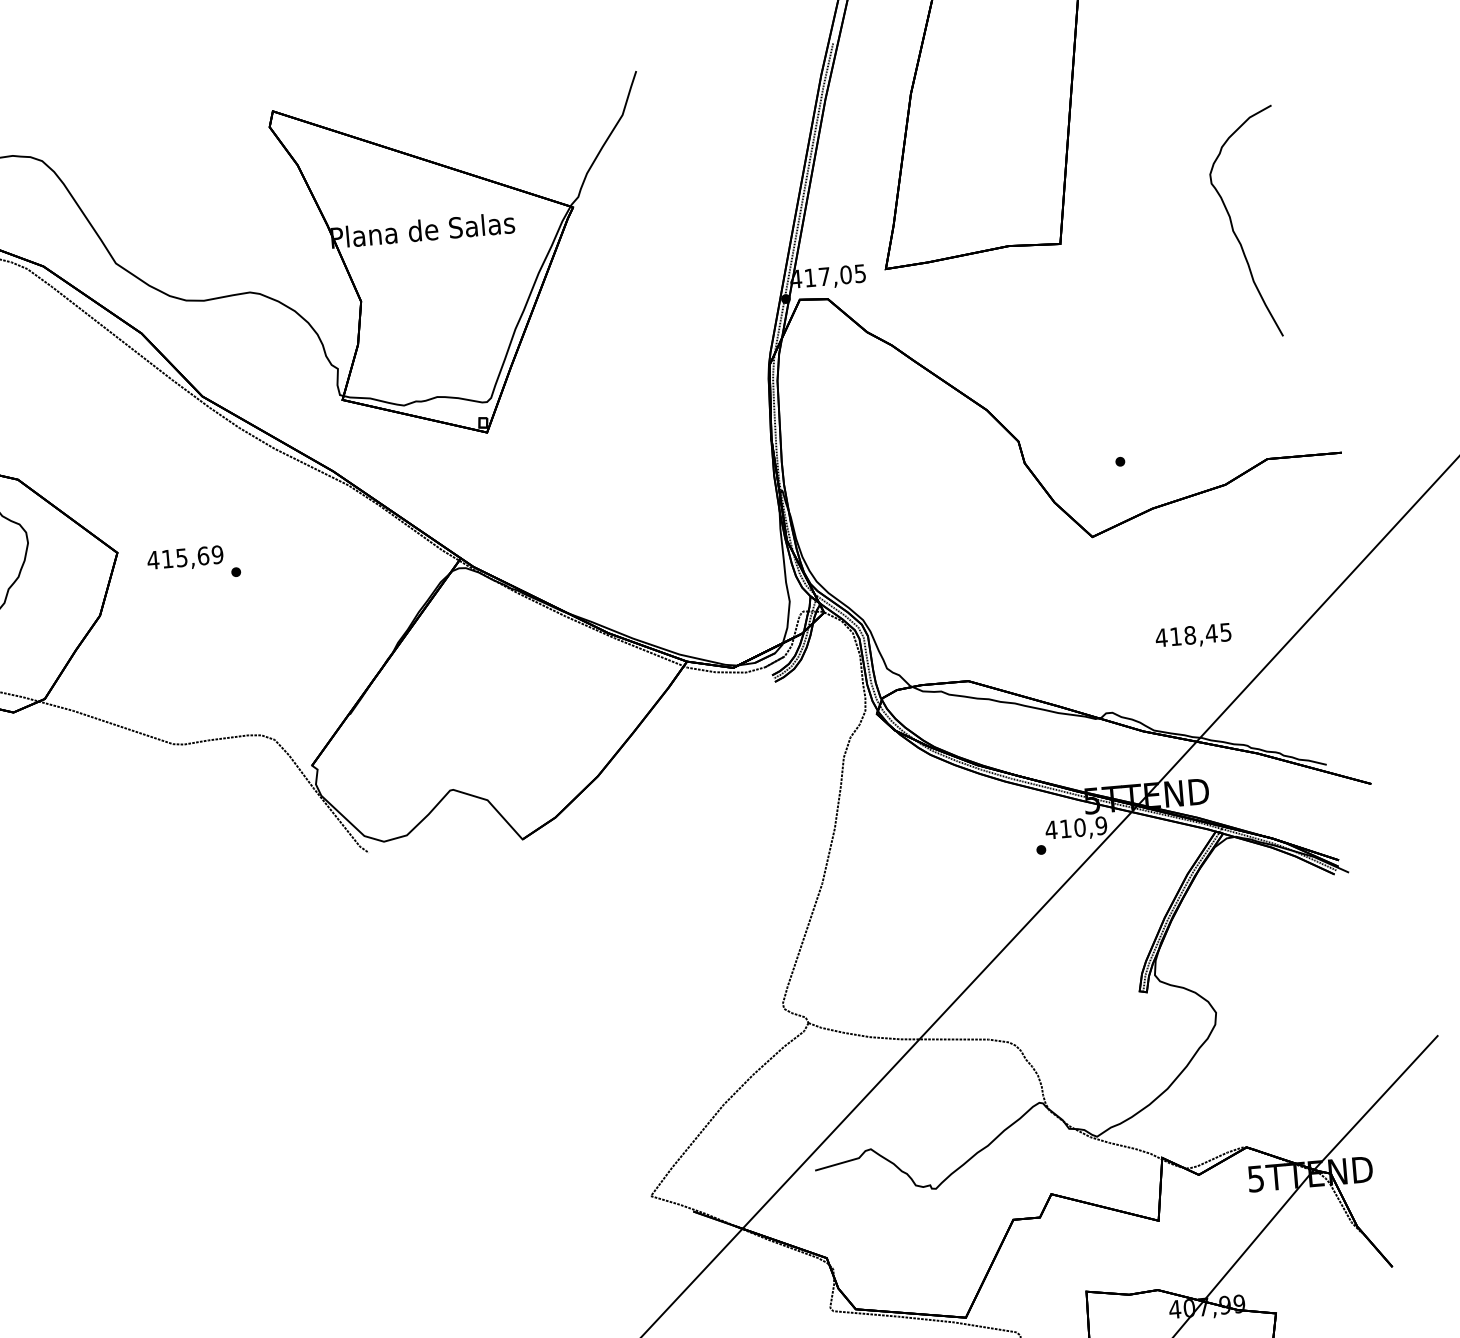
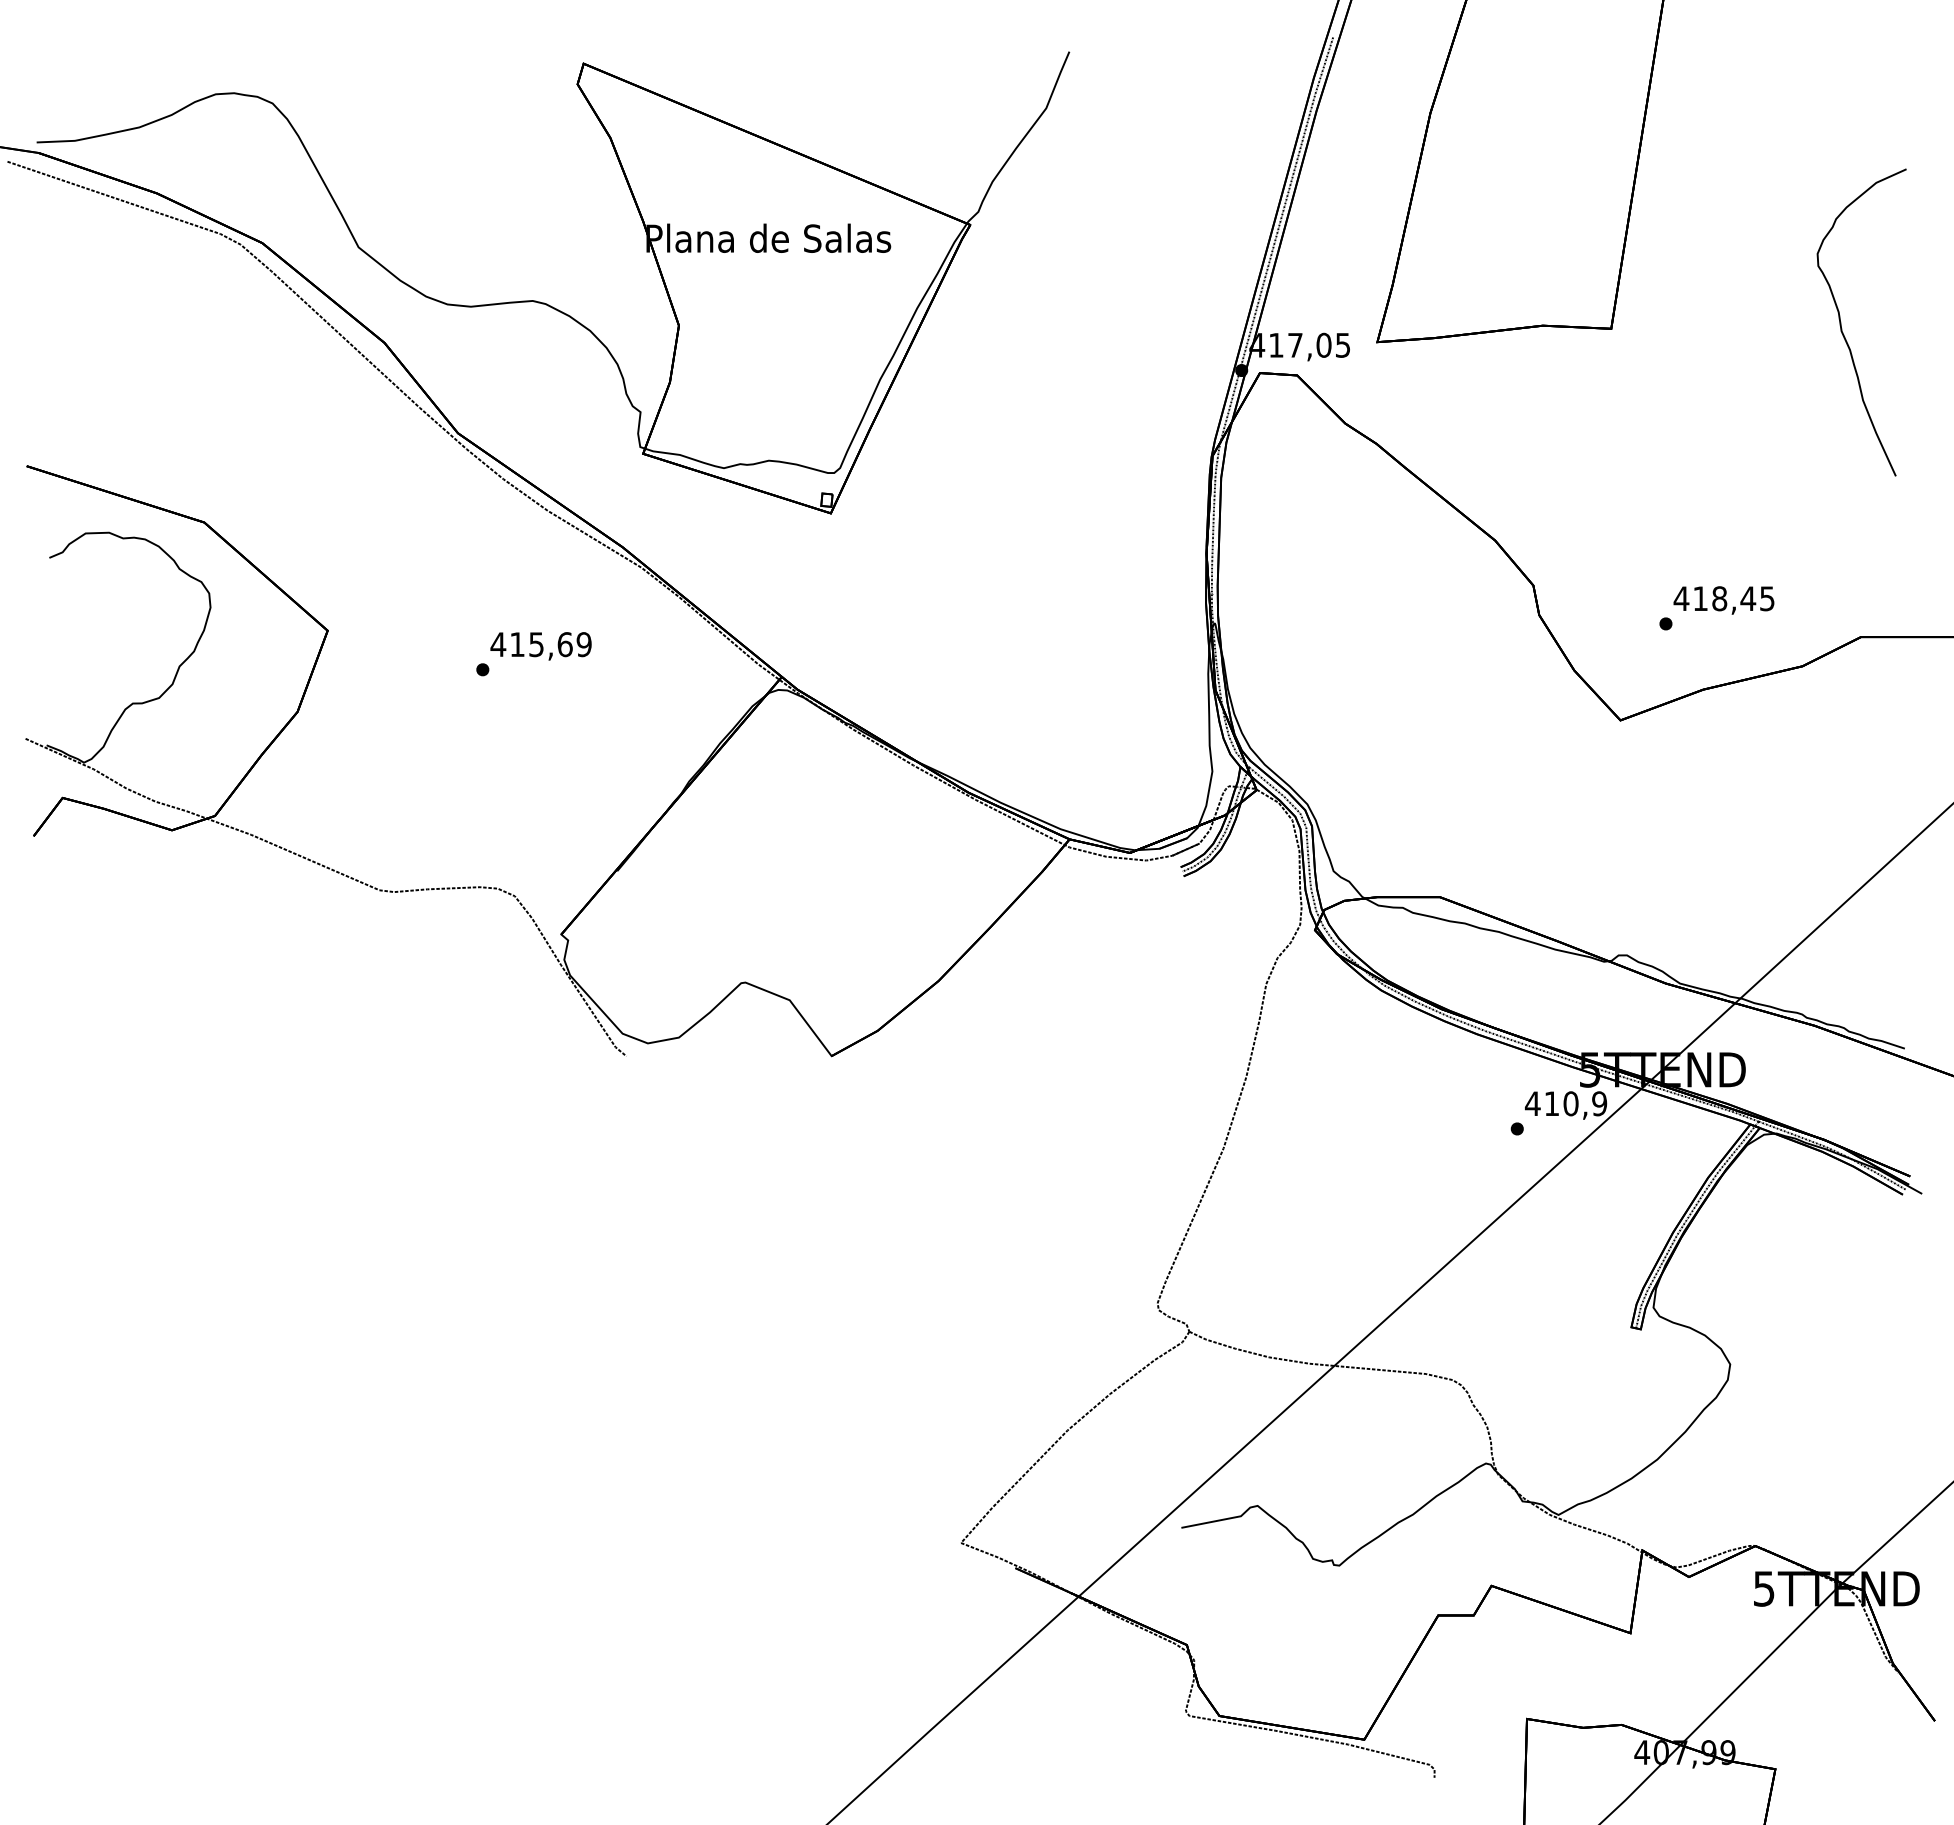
text: (185, 559) -> (540, 646), moved
text: (1193, 636) -> (1723, 600), moved

